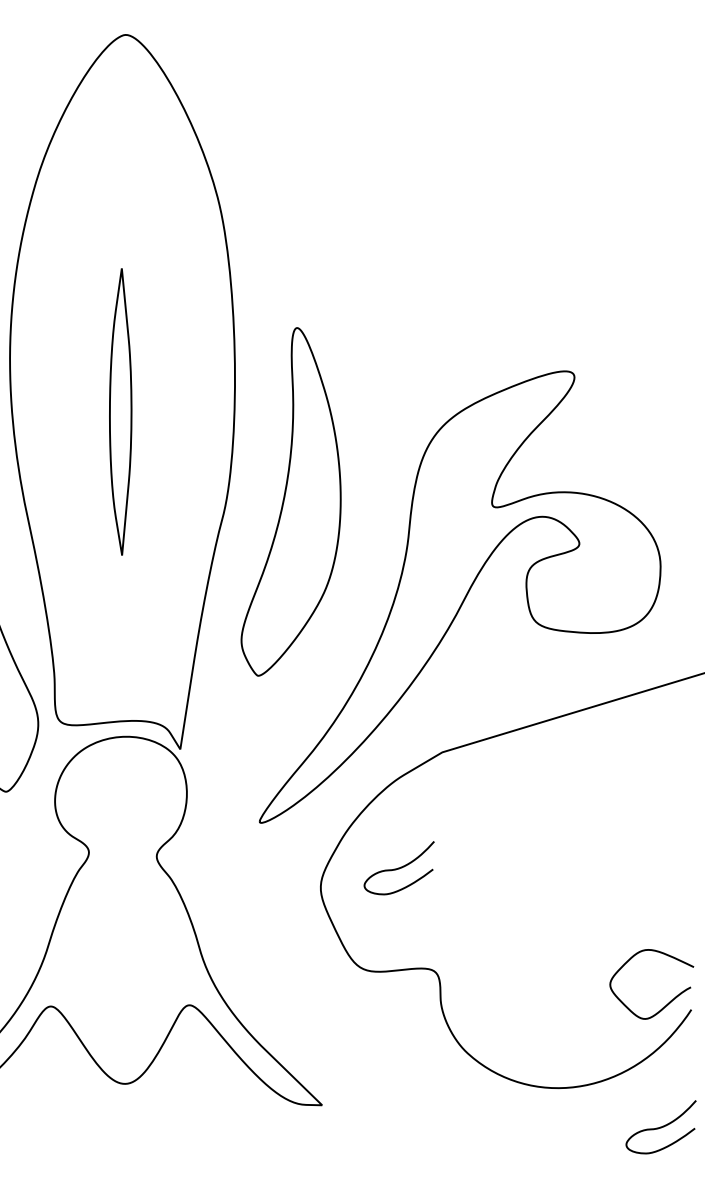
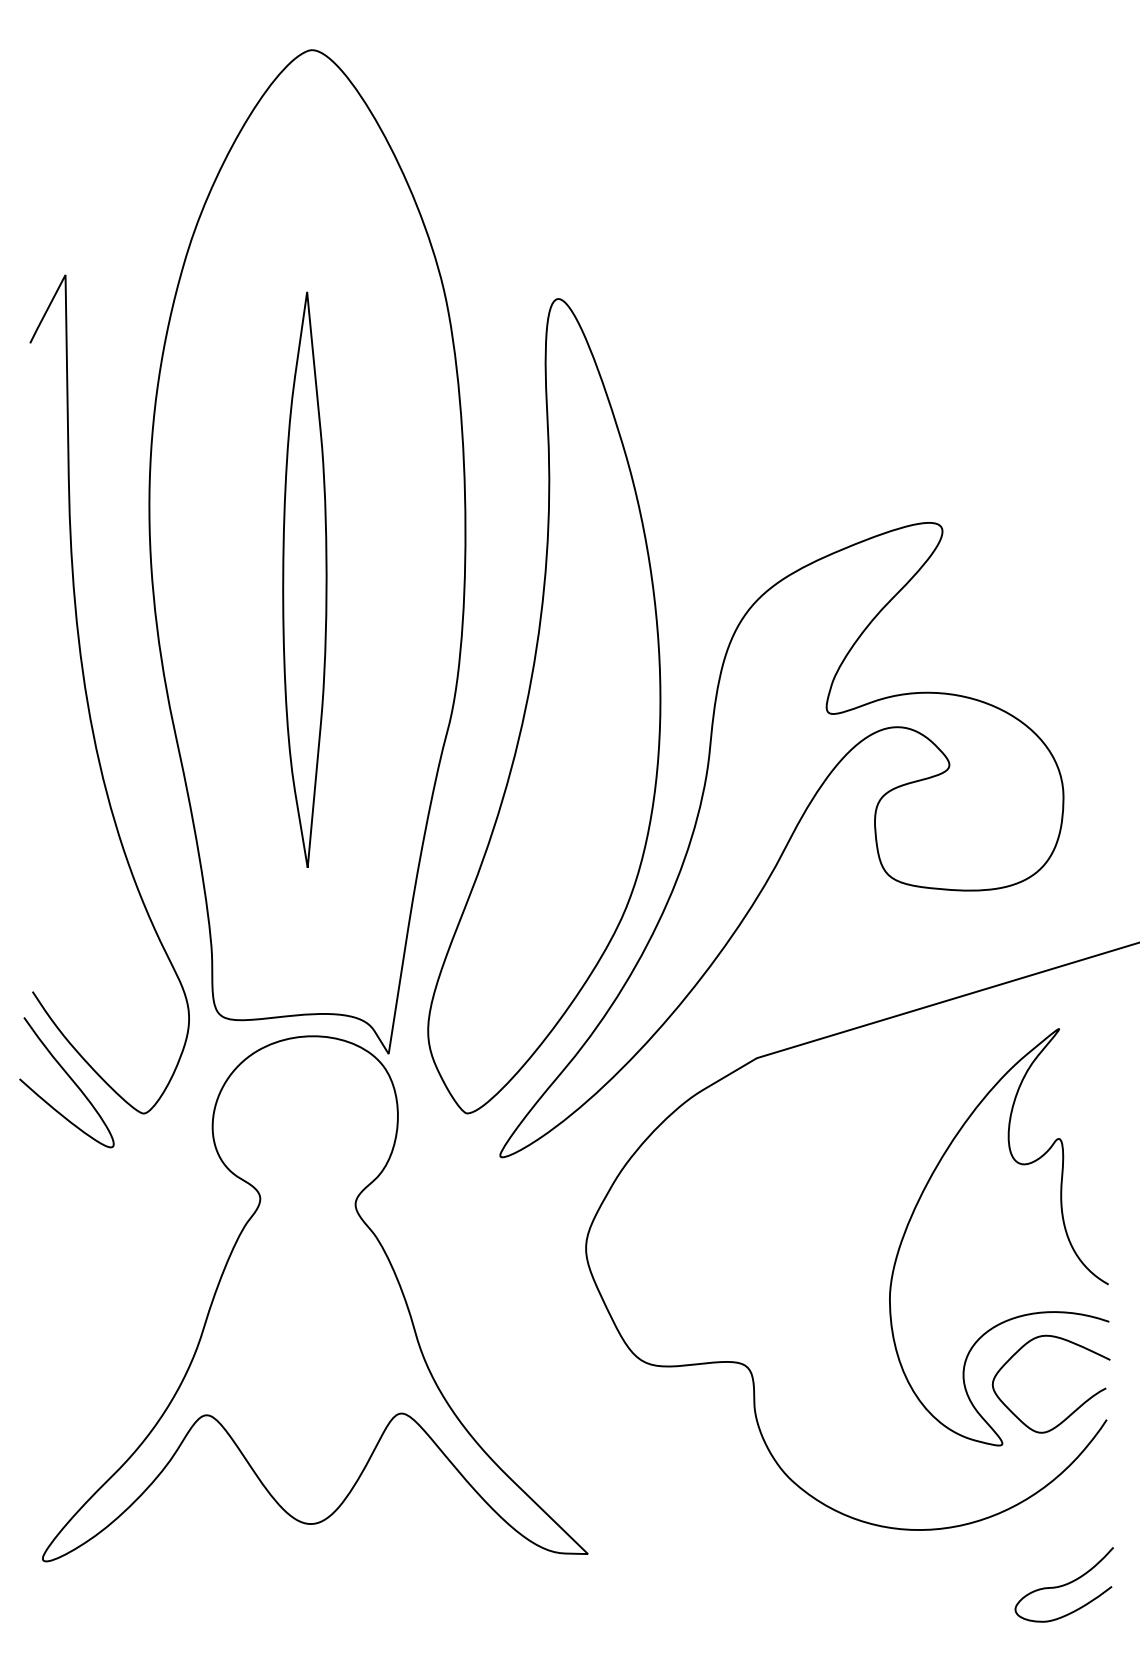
part: (120, 411) -> (304, 579), size x1.43
part: (291, 502) -> (544, 706), size x1.67
curve: (398, 867) -> (695, 1220), removed
curve: (660, 872) -> (1063, 1226), added

